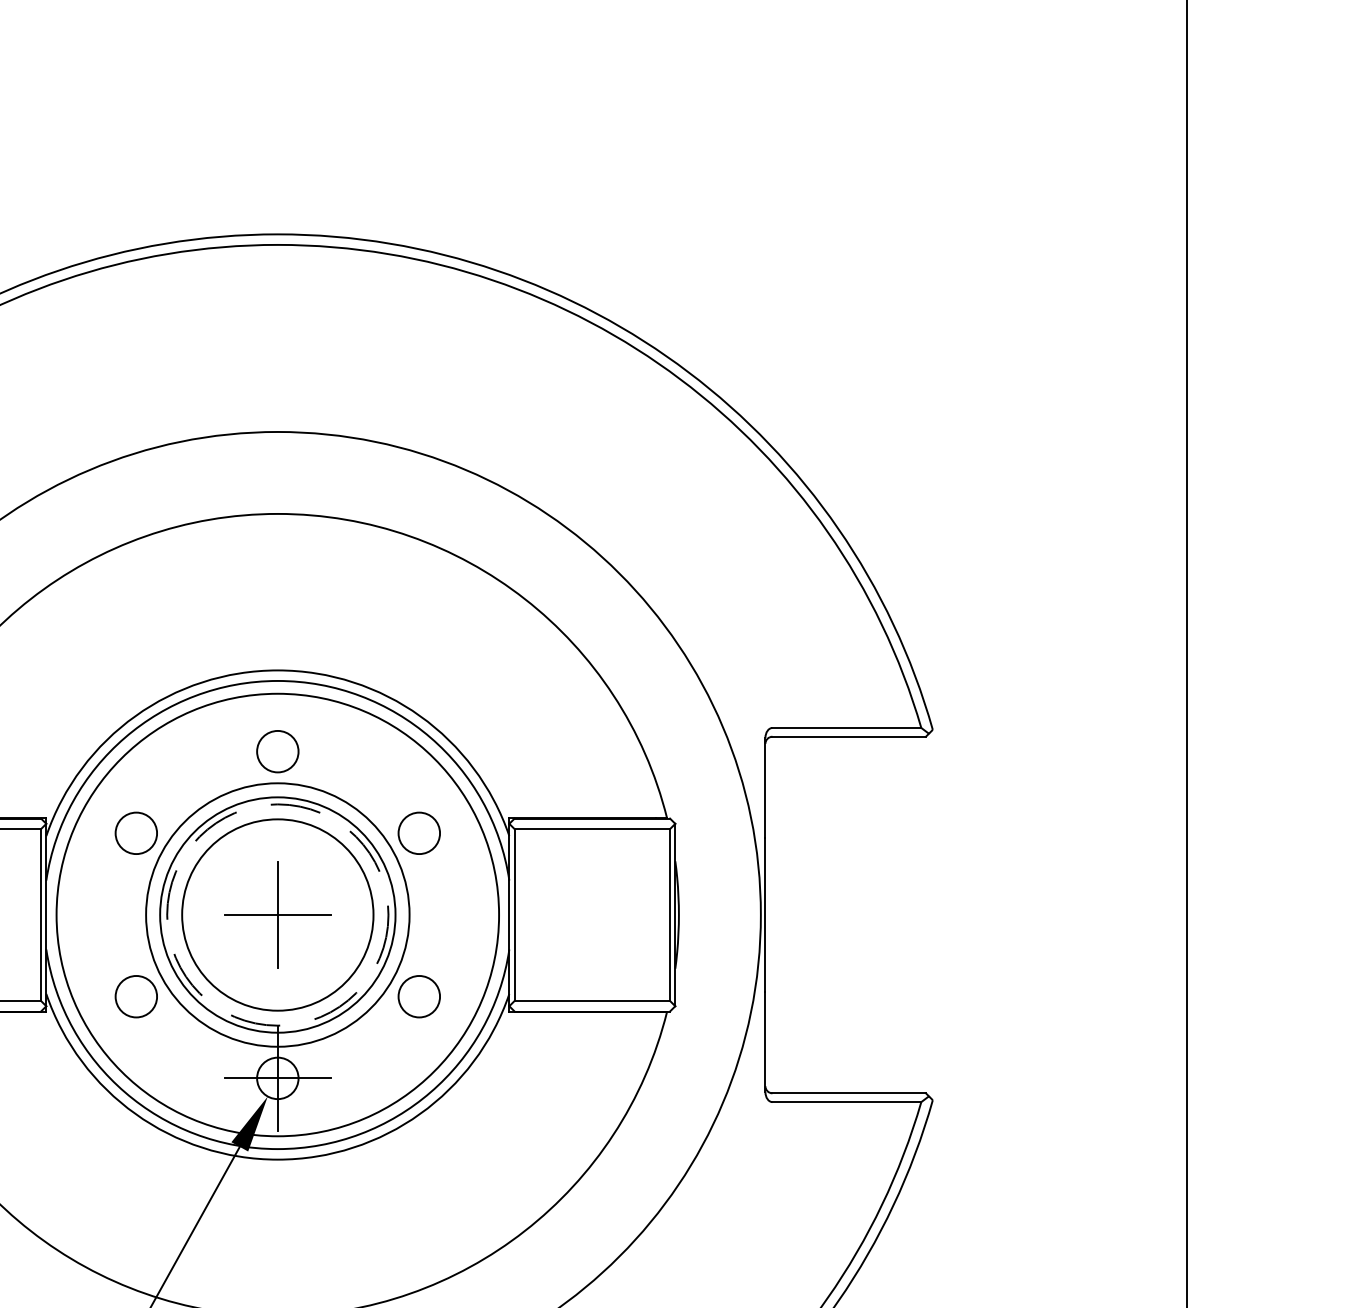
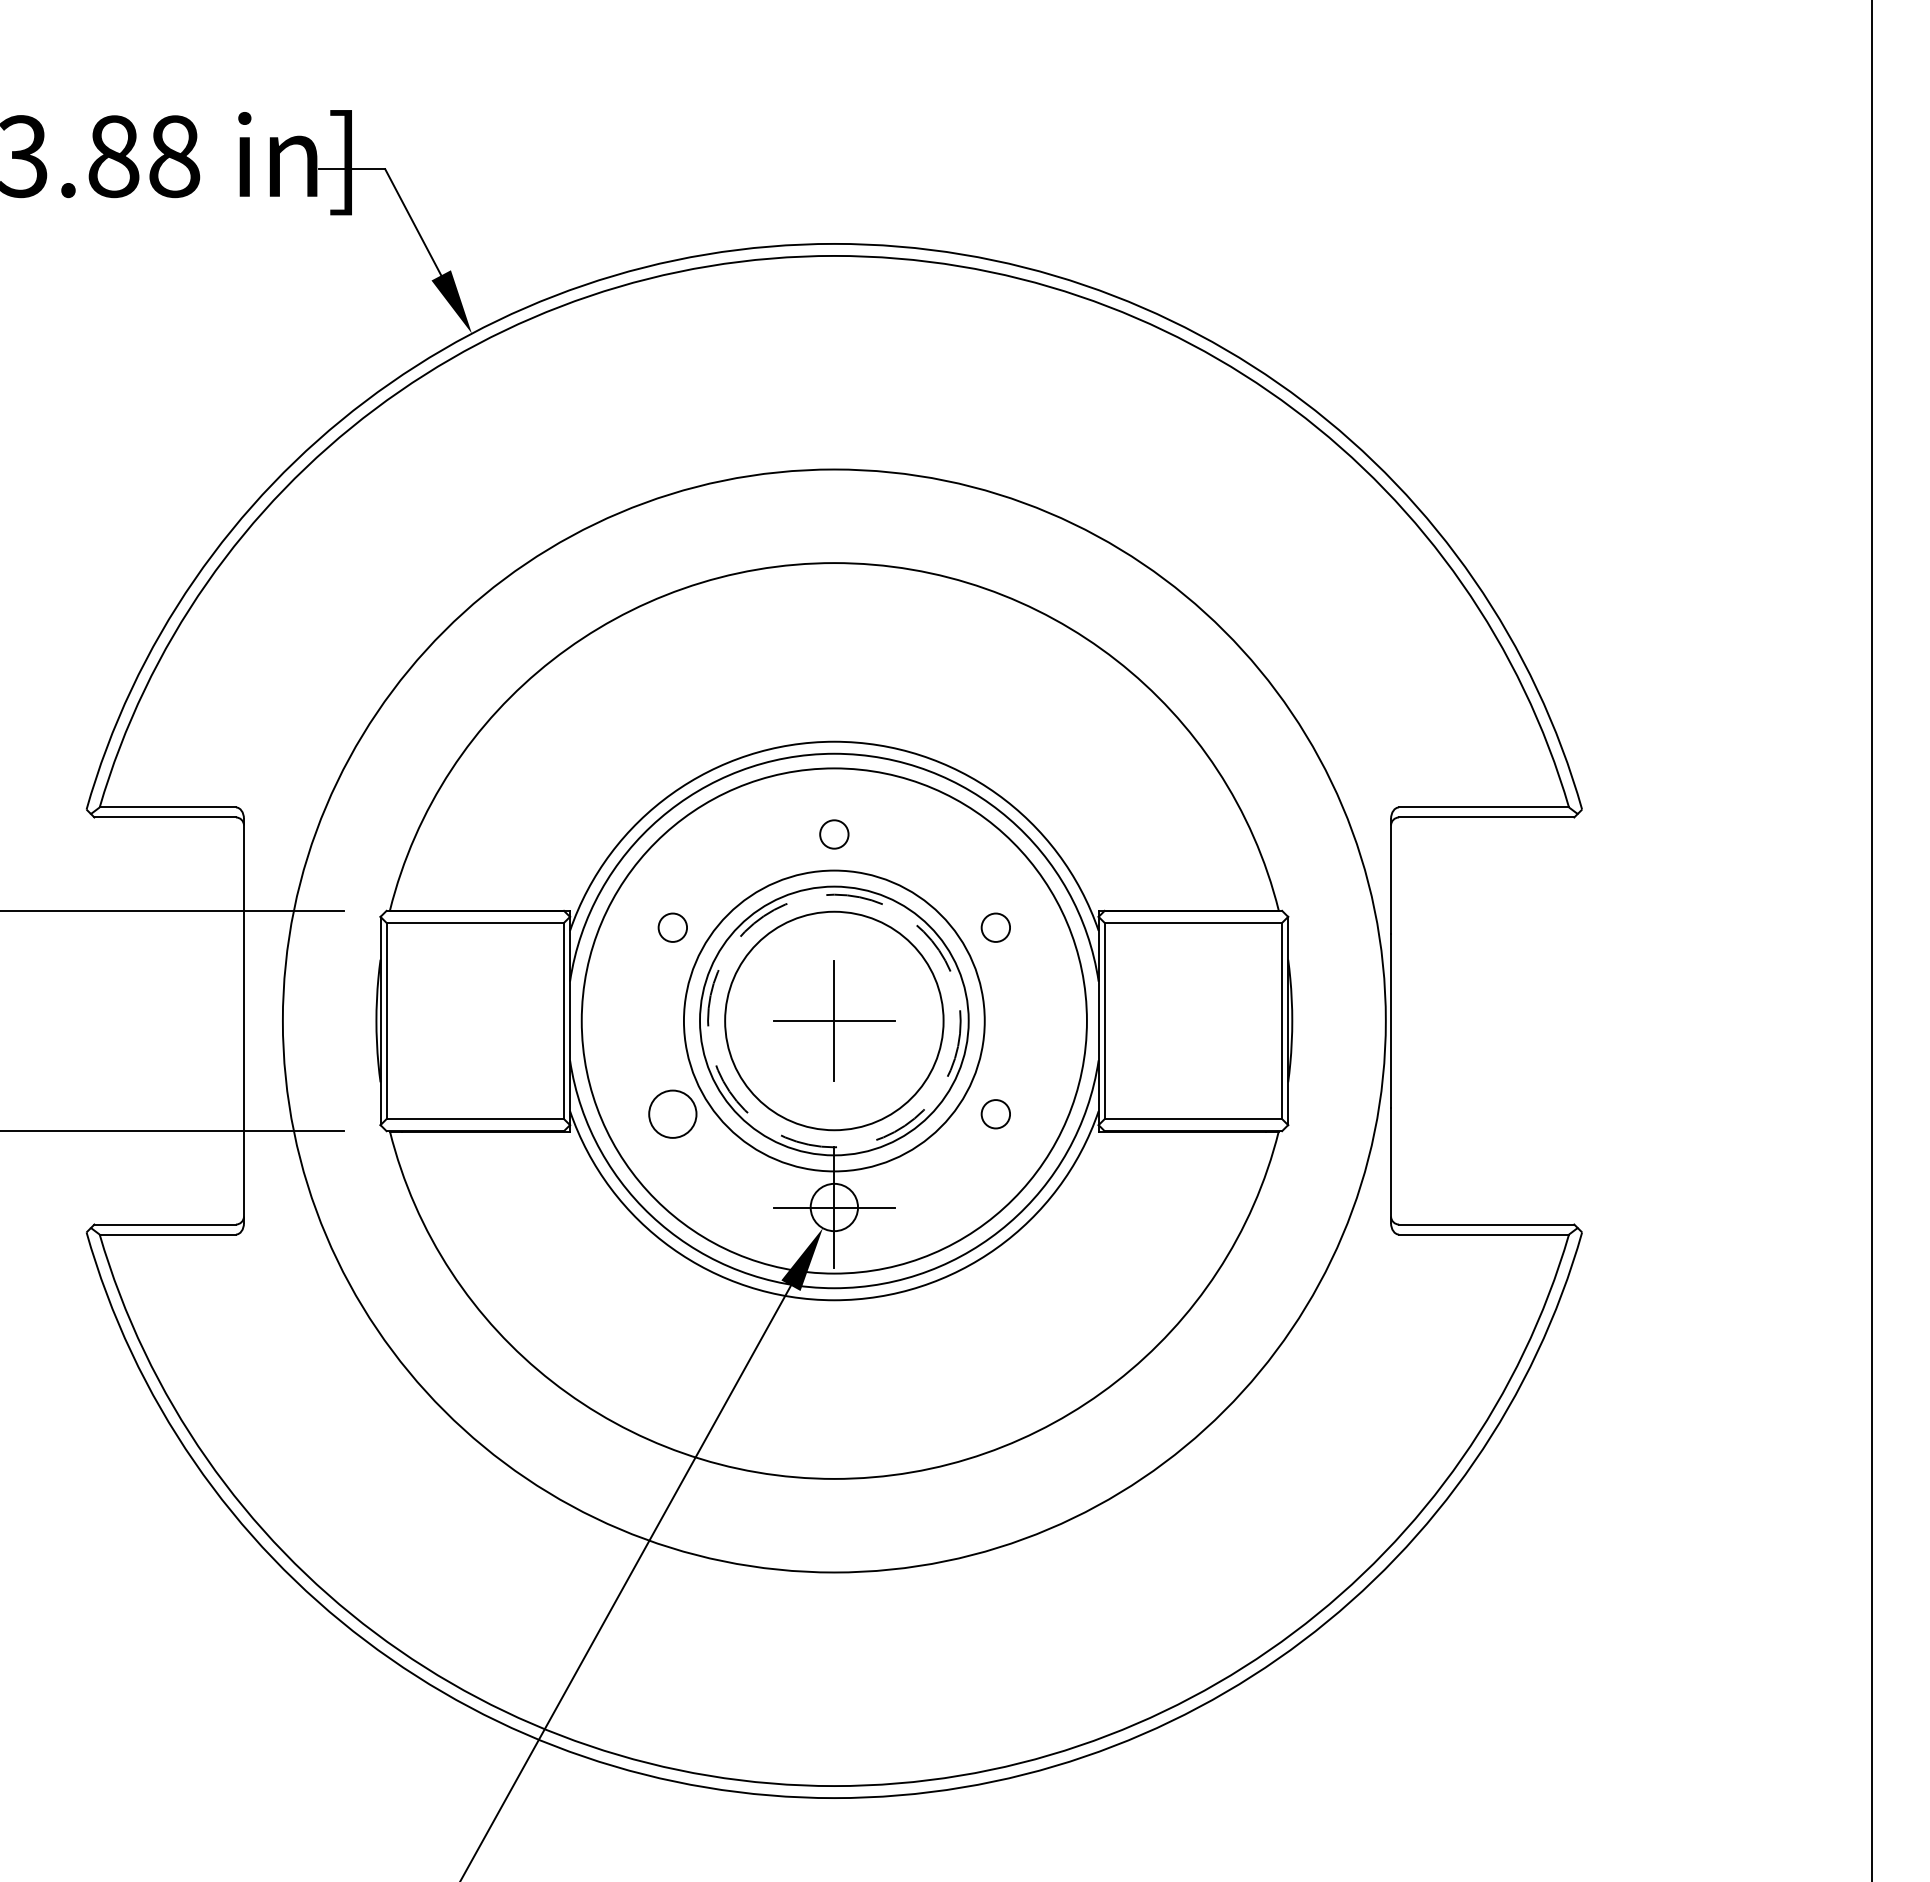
circle: (277, 751) -> (834, 834), size x0.6
circle: (136, 833) -> (672, 927), size x0.6
circle: (418, 833) -> (995, 927), size x0.6
circle: (418, 996) -> (995, 1113), size x0.6

